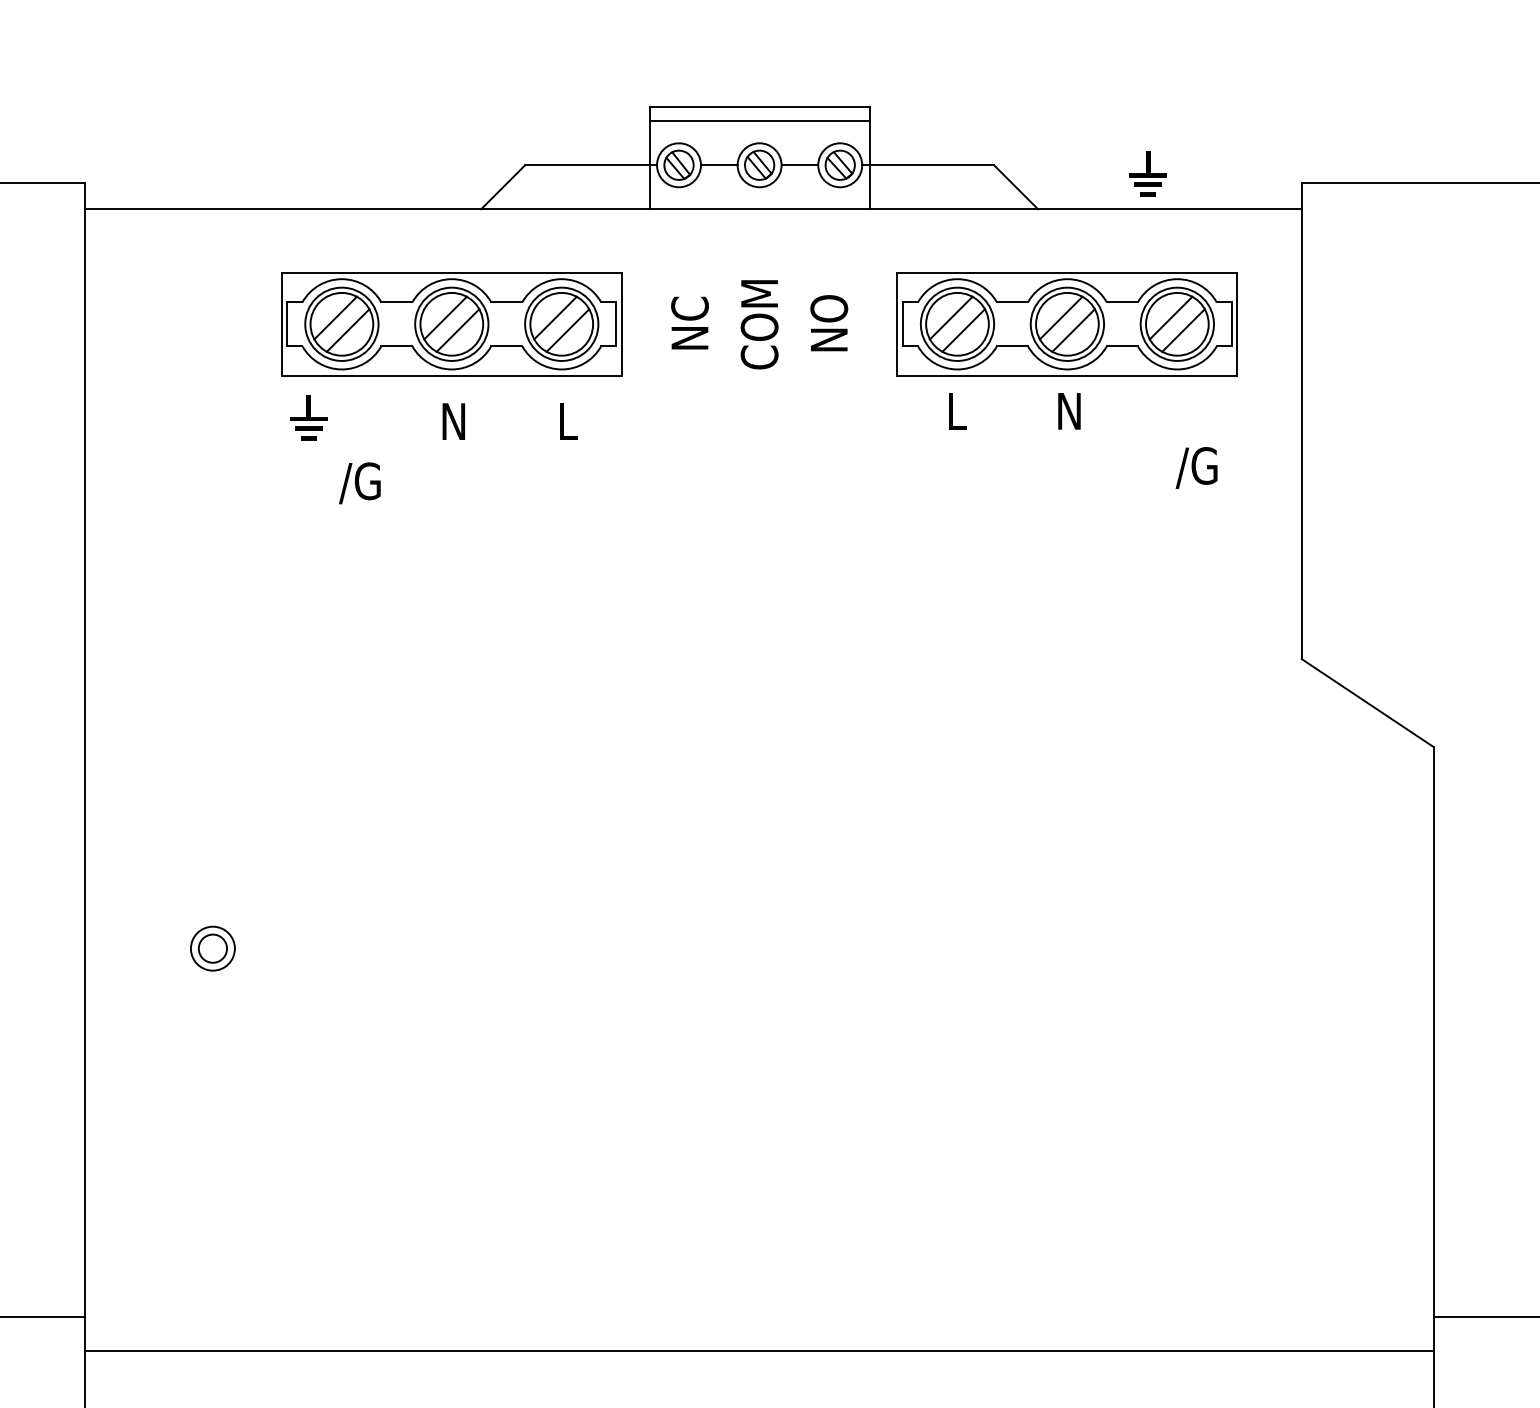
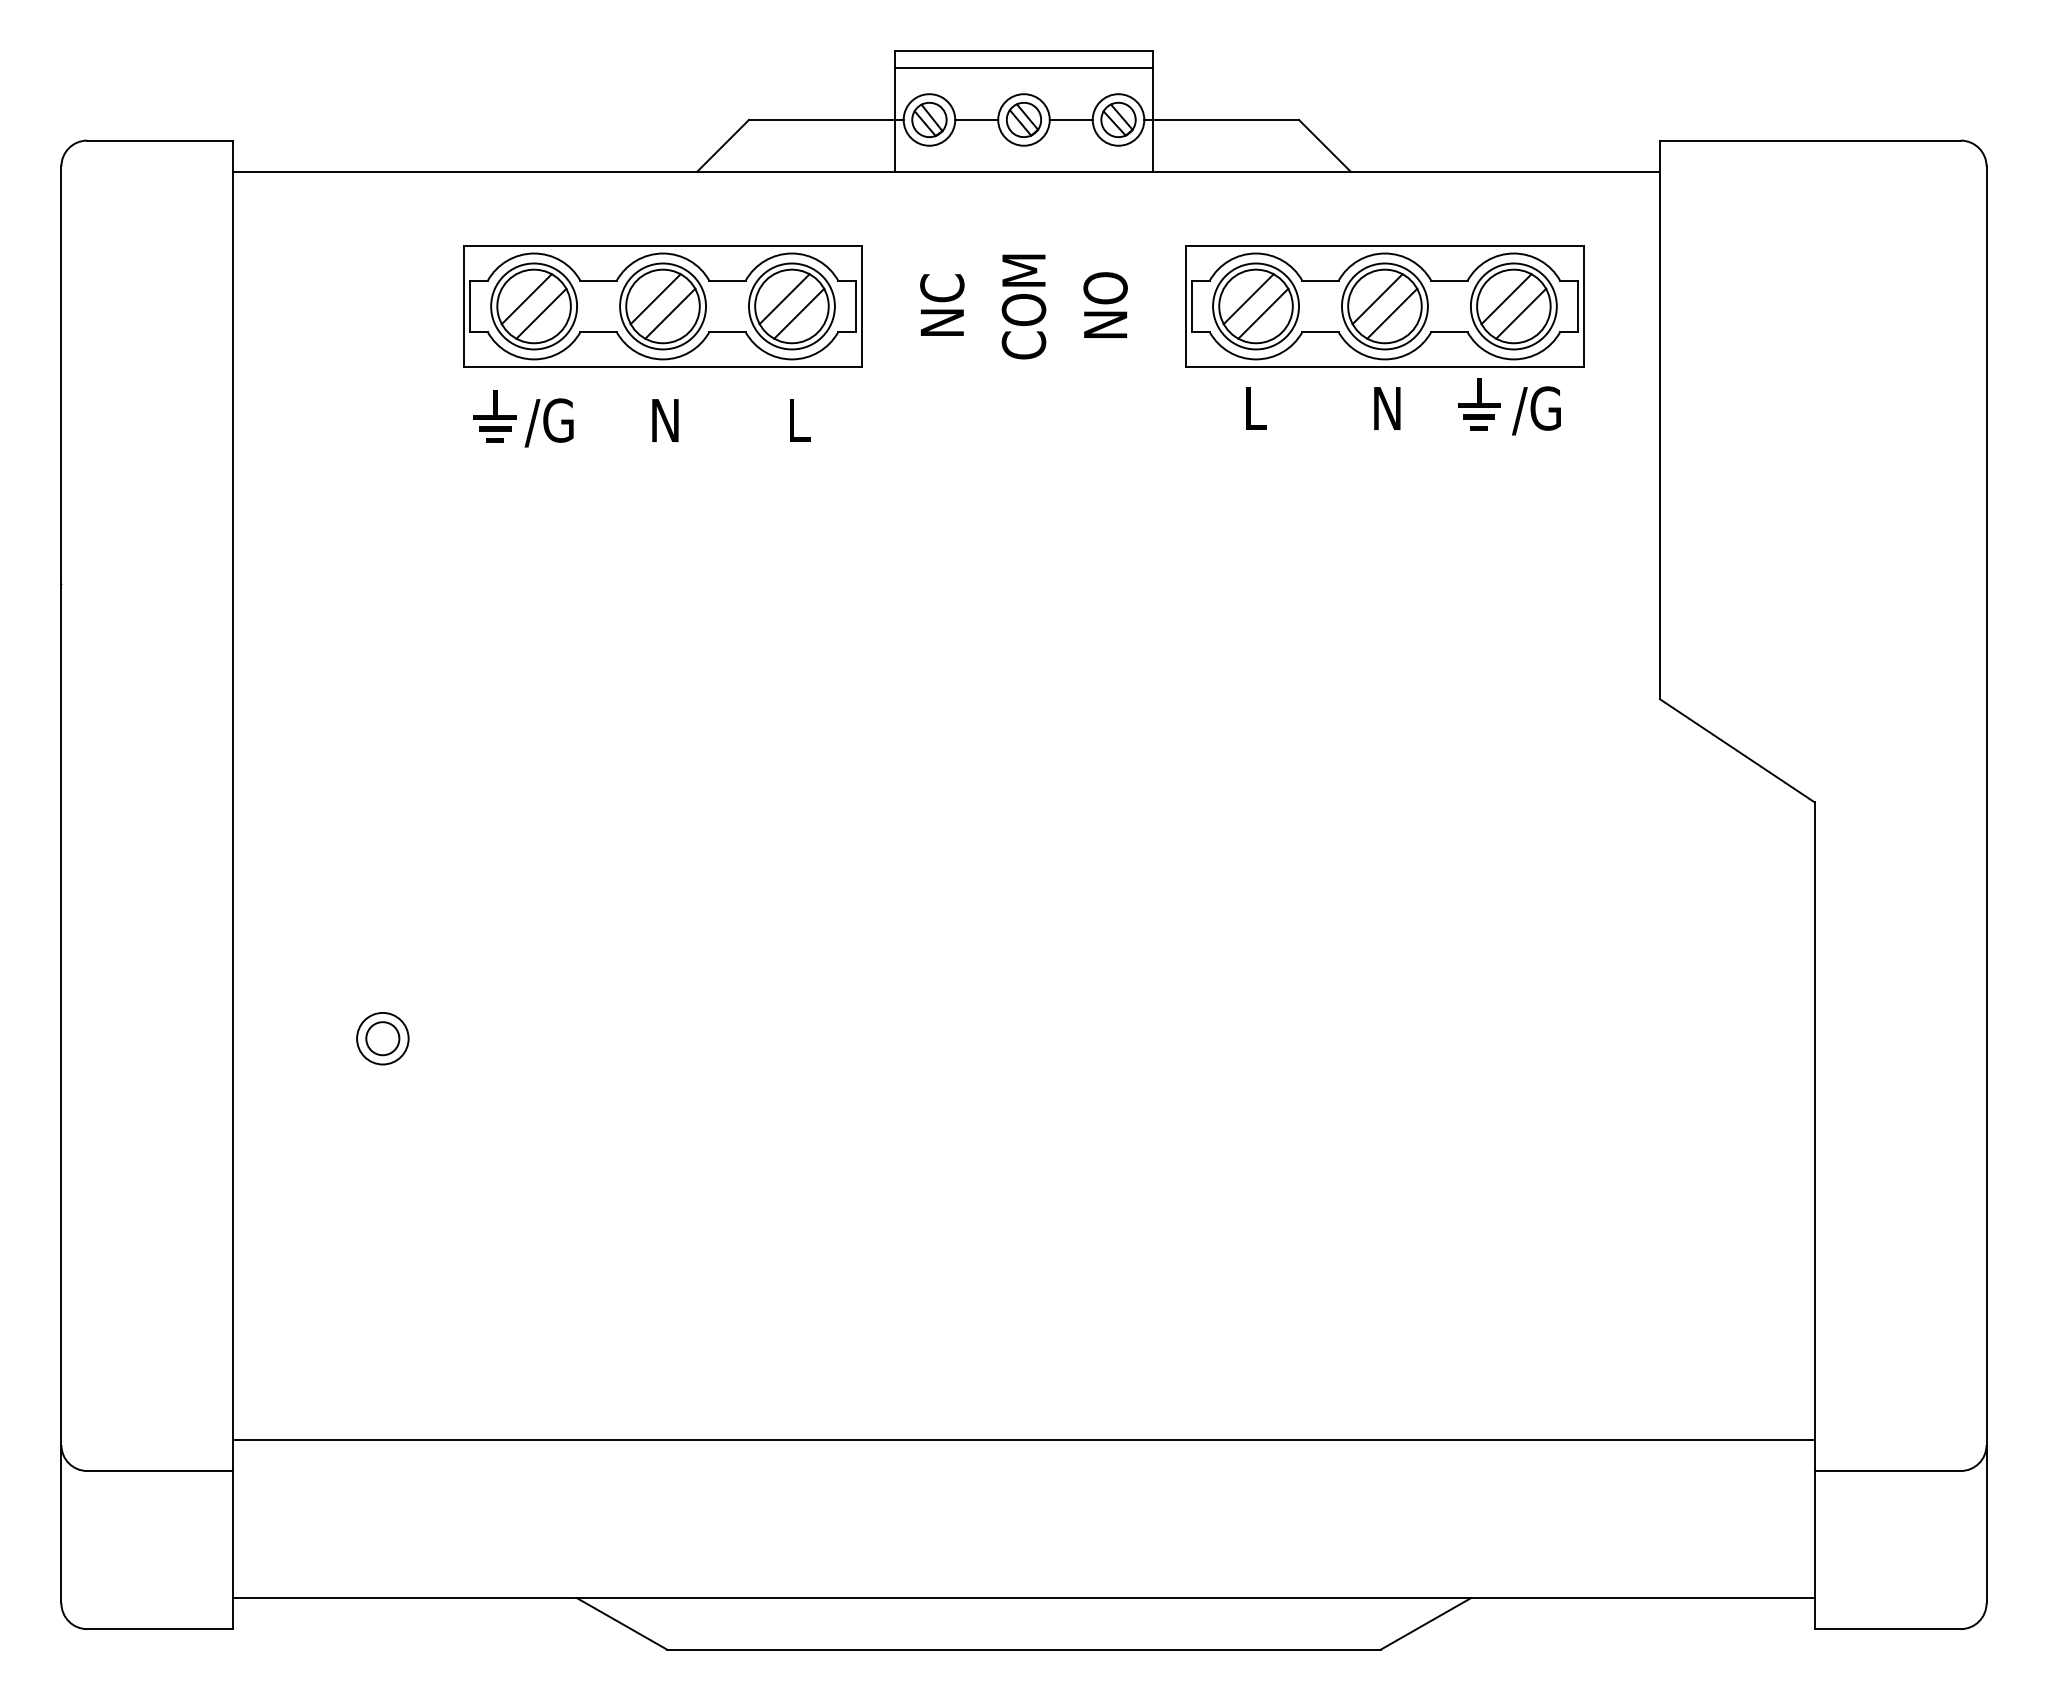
part: (1148, 174) -> (1479, 404), moved
text: (1196, 467) -> (1536, 410), moved
text: (359, 482) -> (548, 422), moved
line: (759, 1350) -> (1023, 1440), moved

